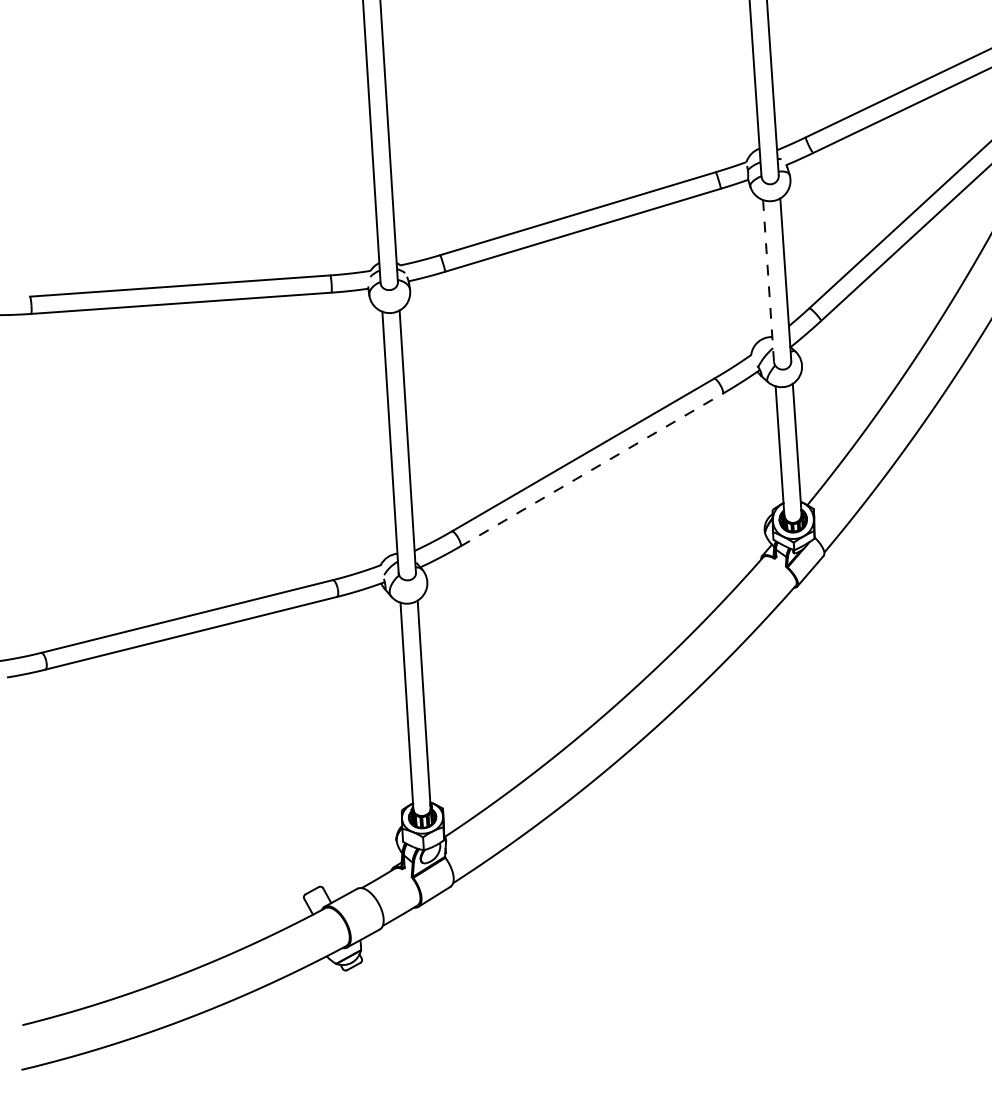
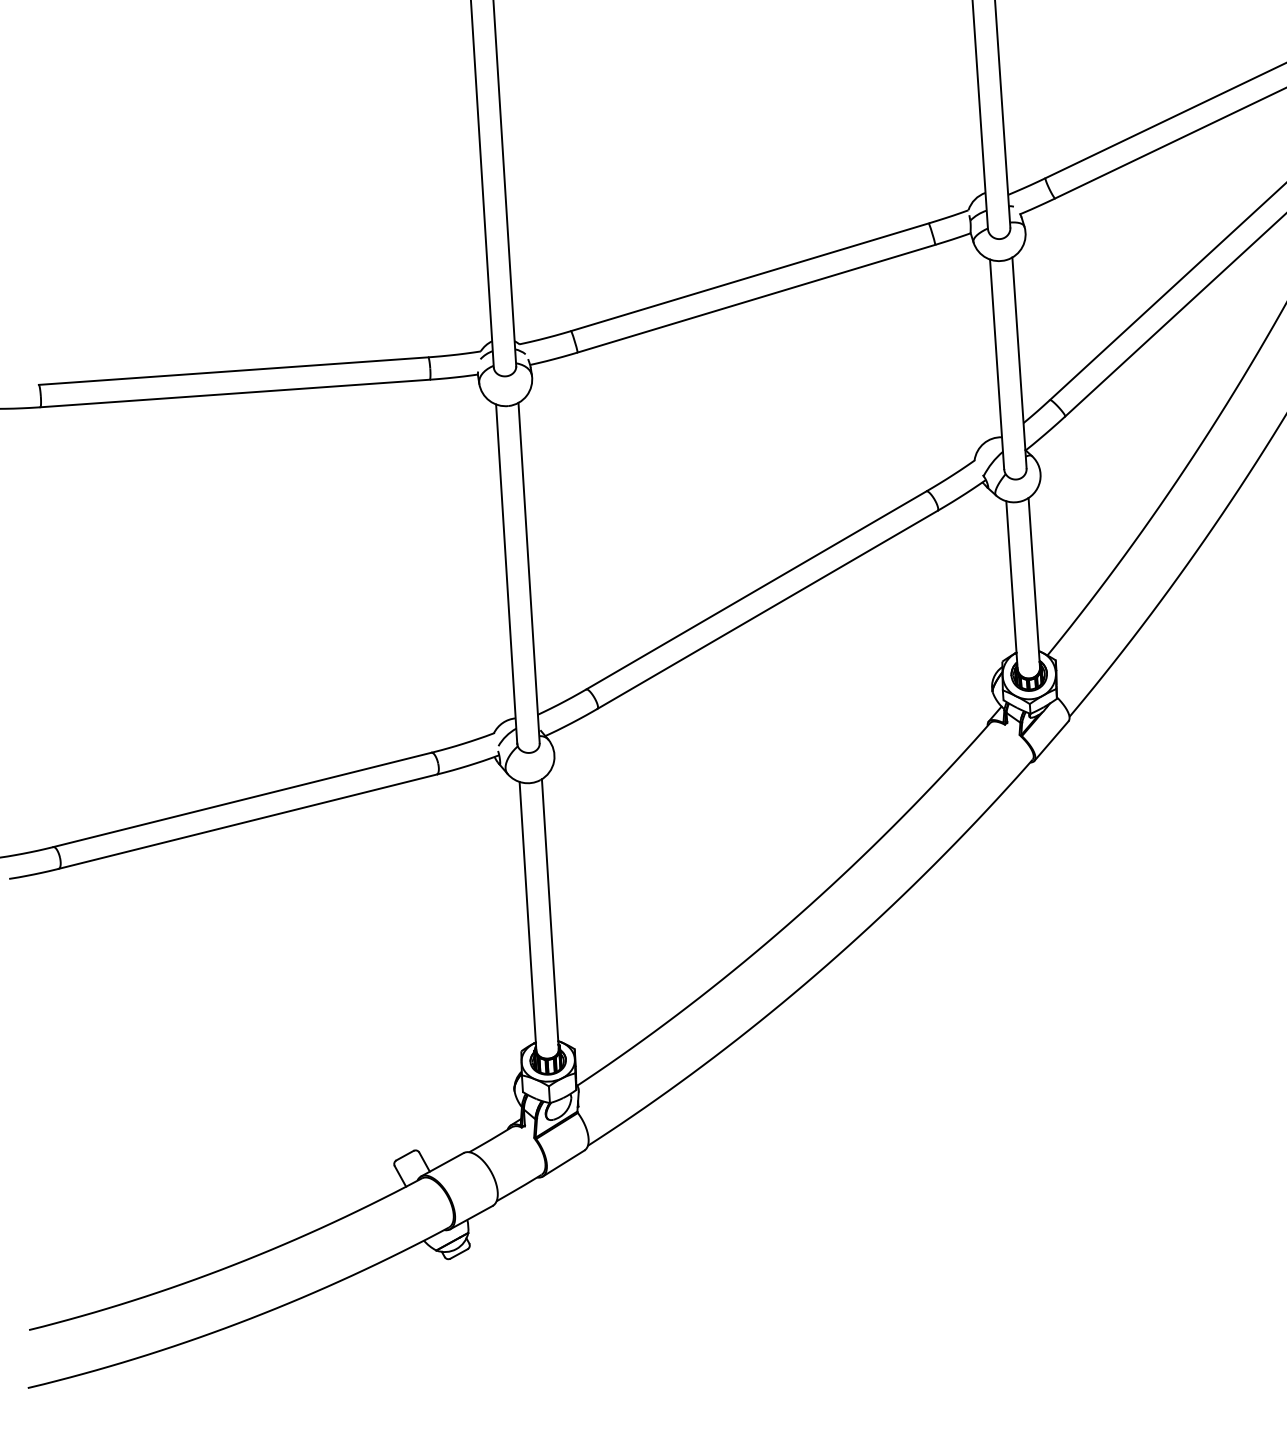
line: (768, 280) -> (997, 363), dashed -> solid
line: (591, 470) -> (767, 610), dashed -> solid

